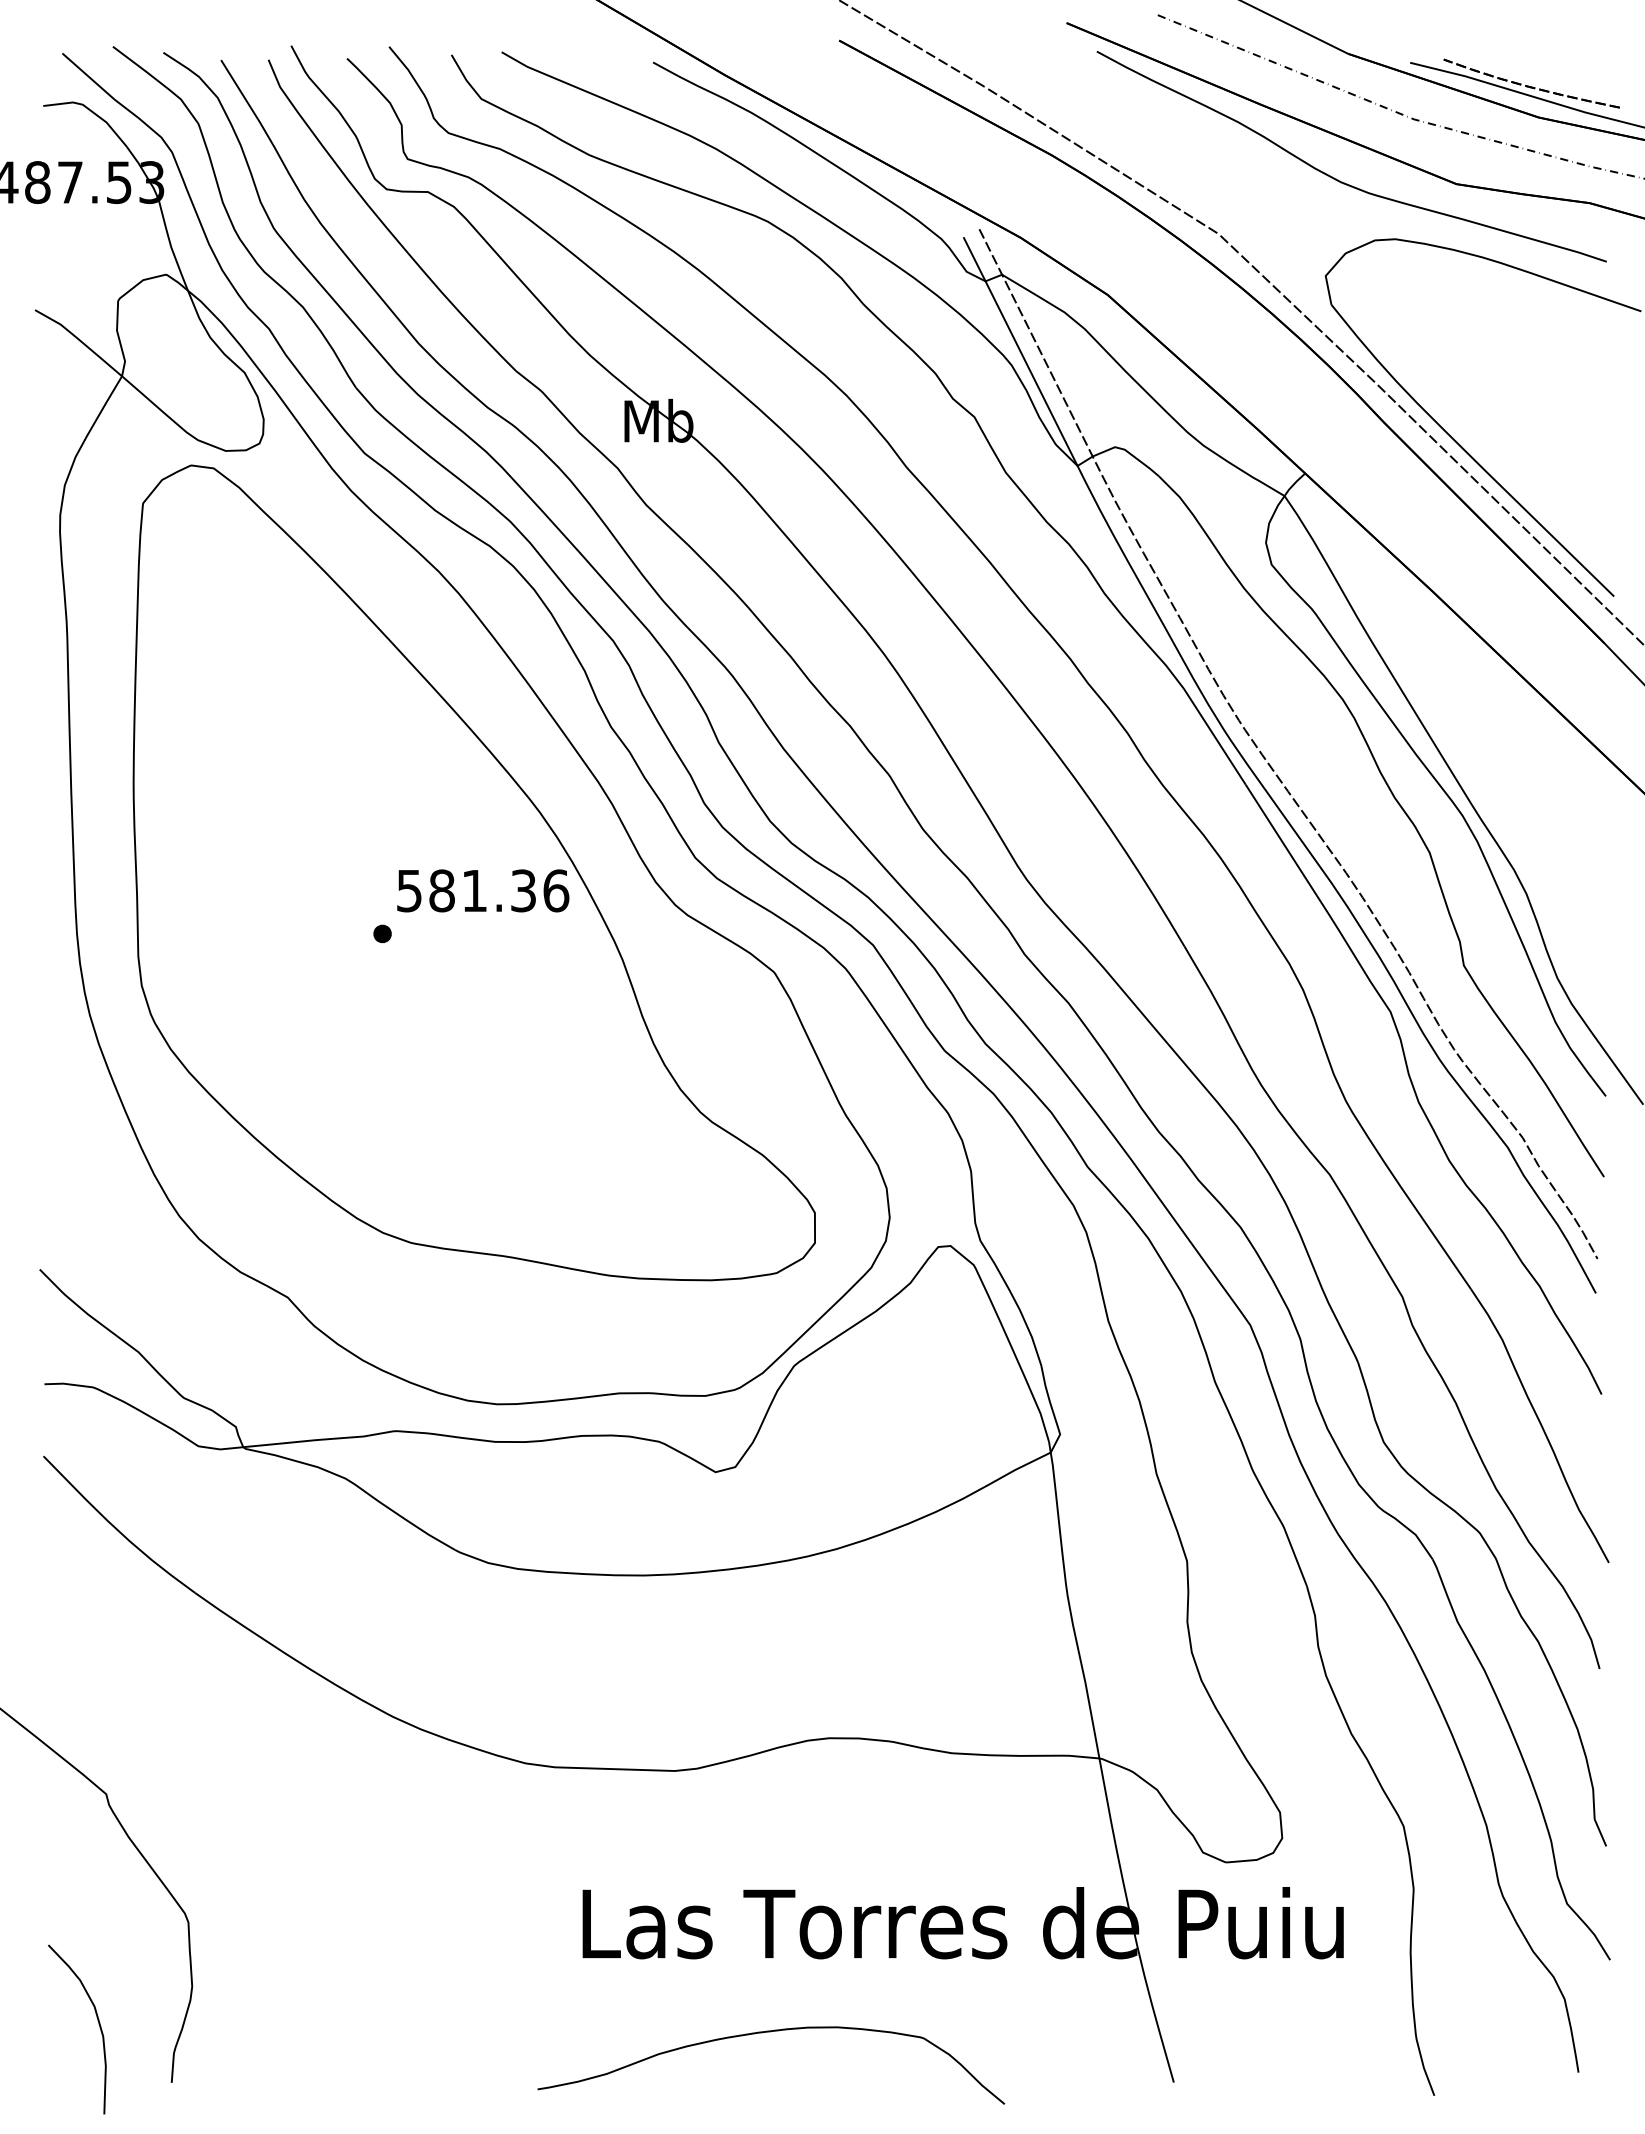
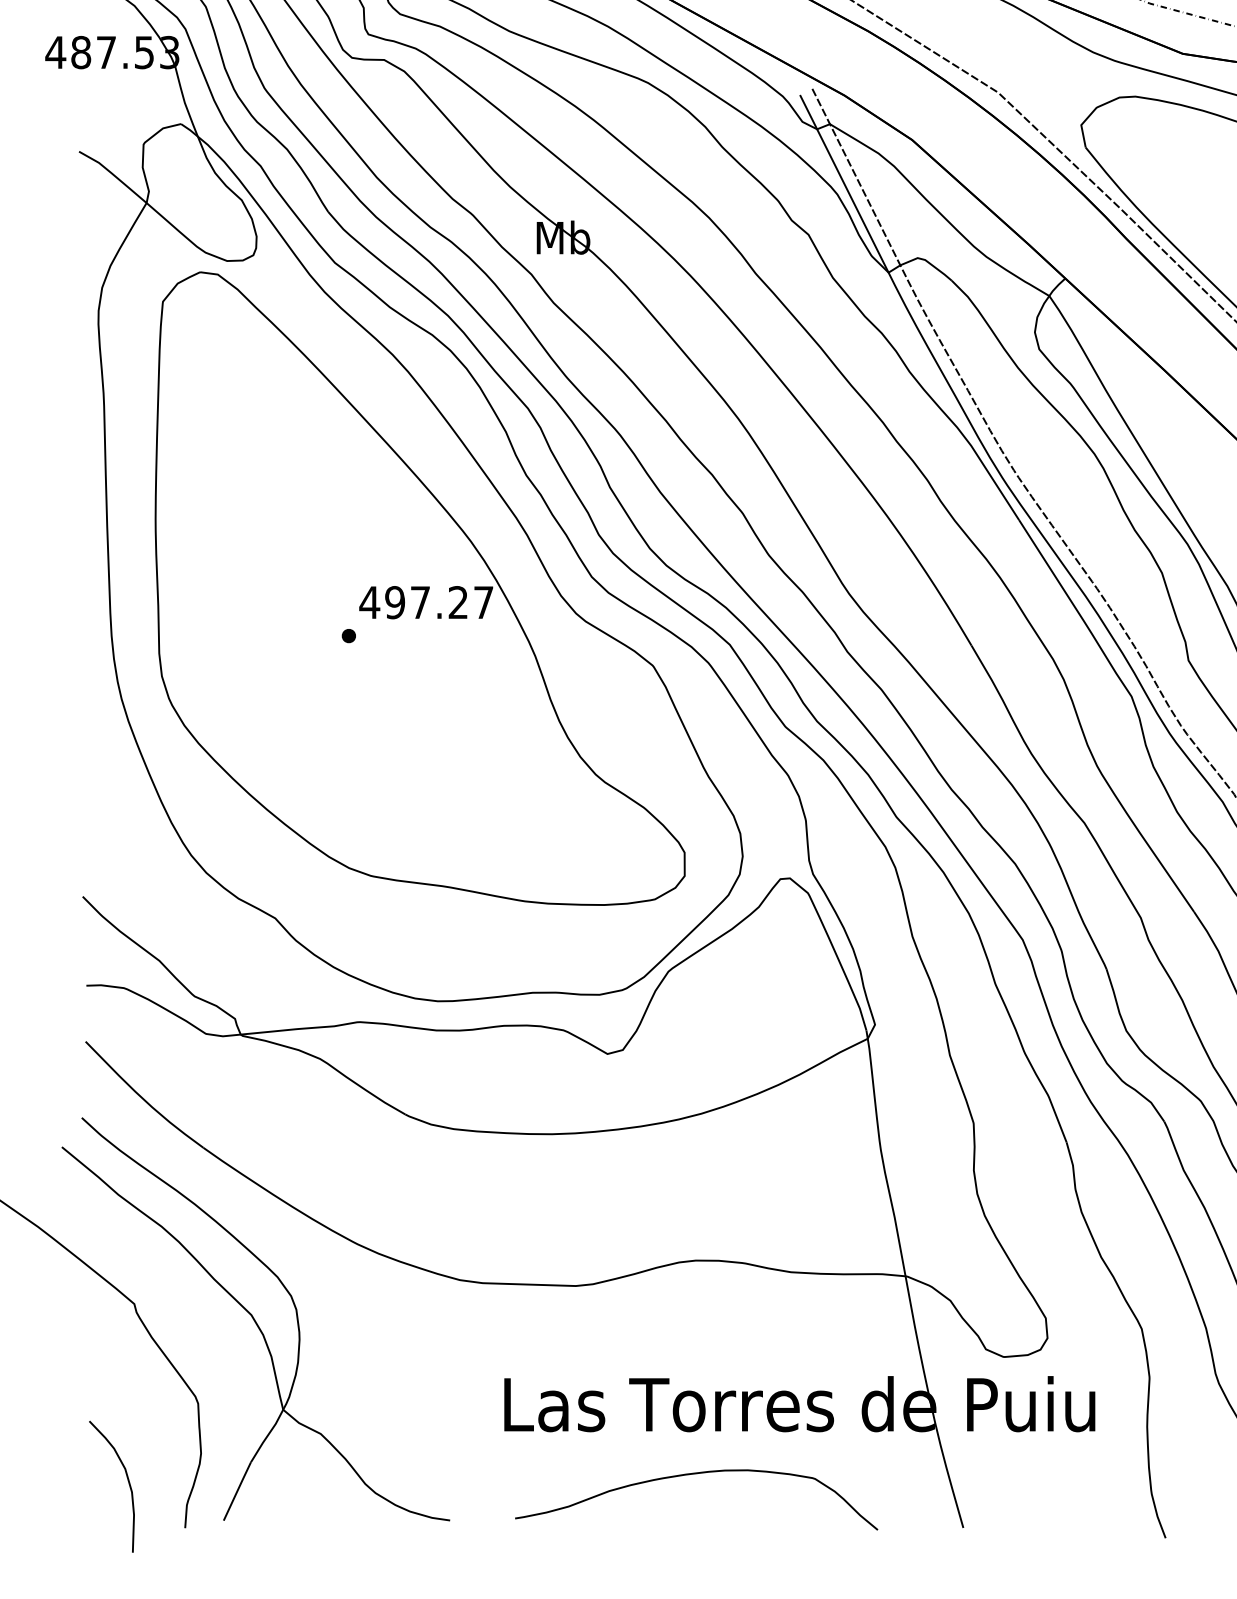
text: (482, 890) -> (426, 602), 581.36 -> 497.27
part: (262, 1813) -> (255, 1319), added
curve: (770, 2032) -> (695, 1474), moved

